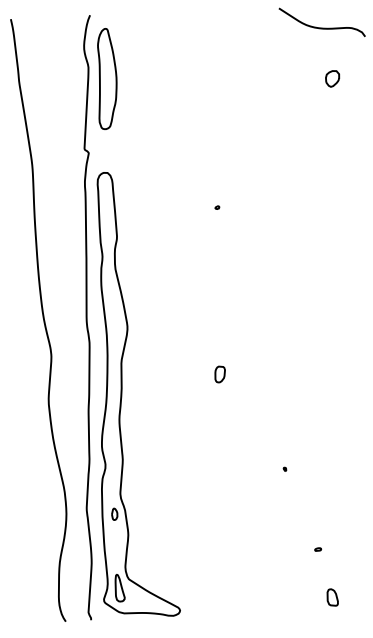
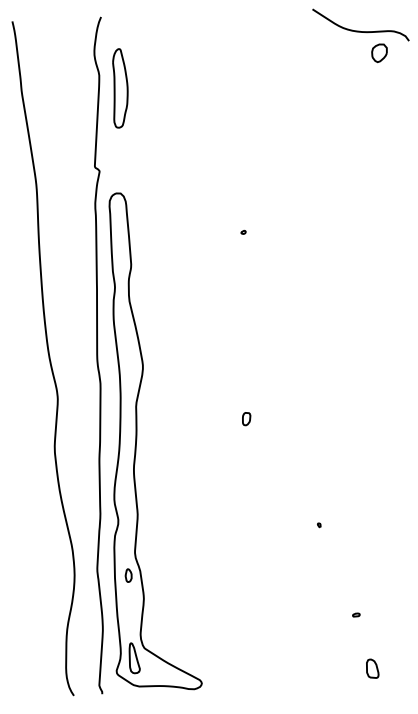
part: (107, 79) -> (120, 88), size x0.7
part: (332, 79) -> (379, 53), moved
part: (220, 373) -> (246, 418), size x0.7

